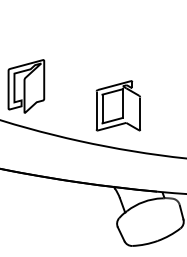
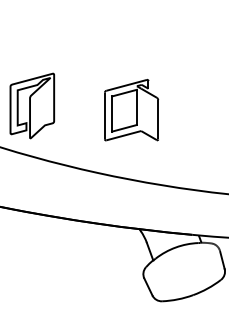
part: (117, 105) -> (130, 109), moved

